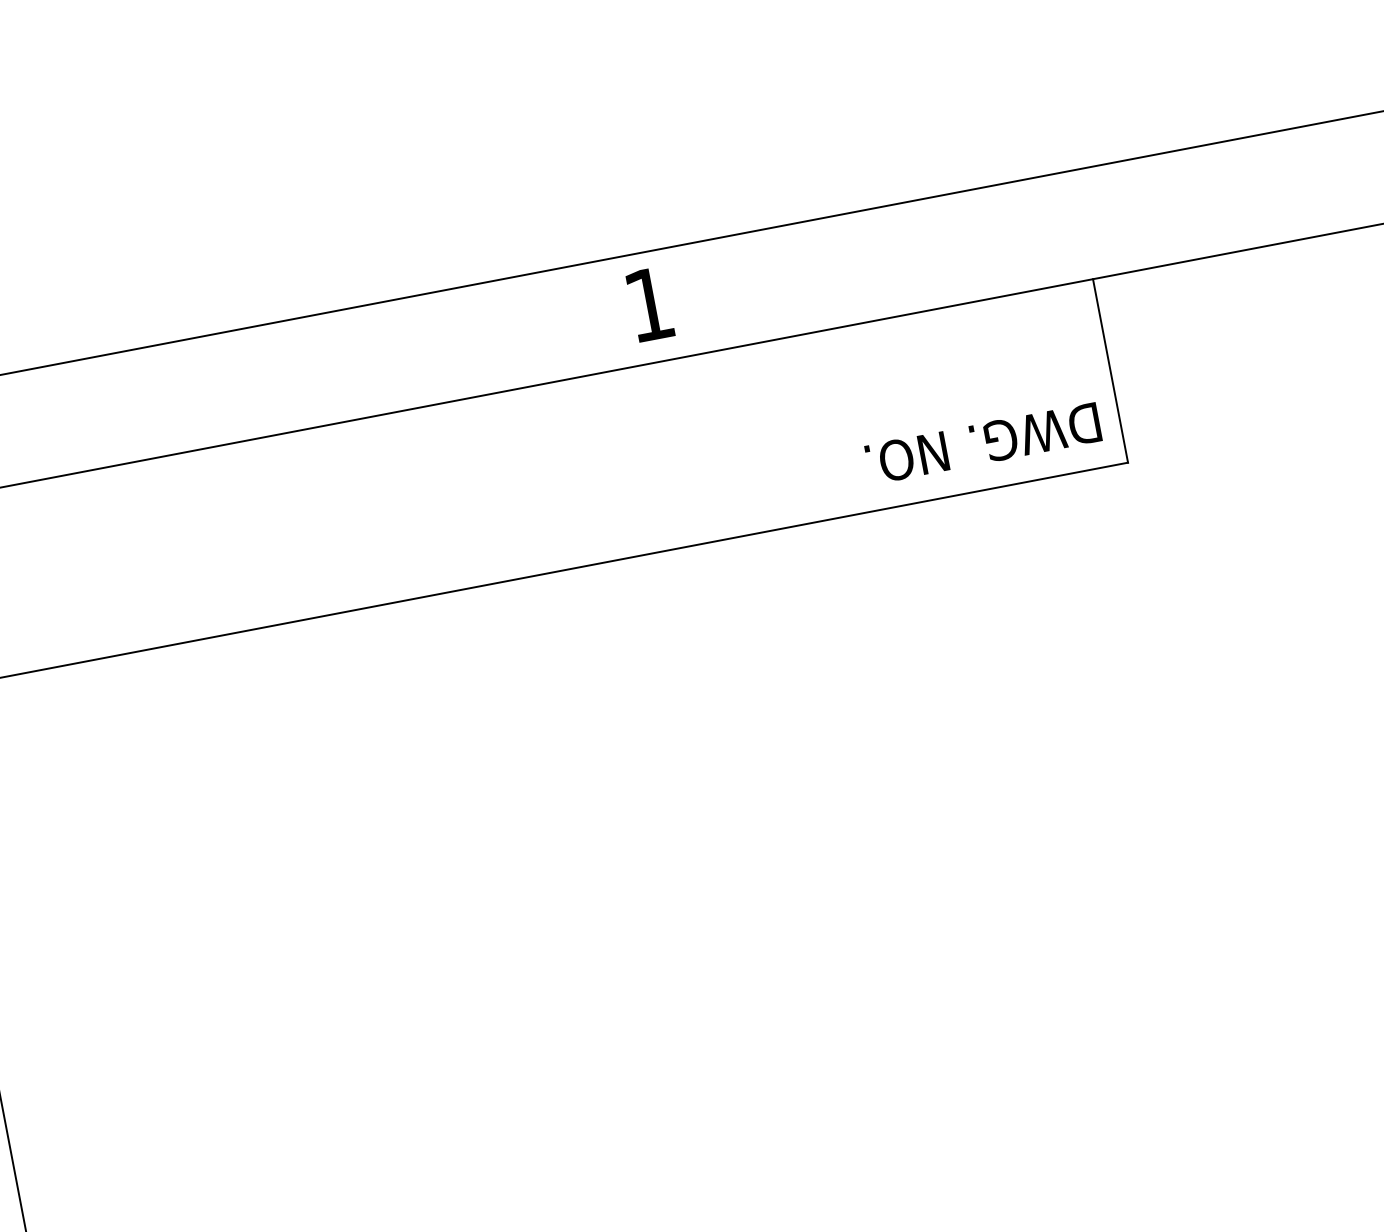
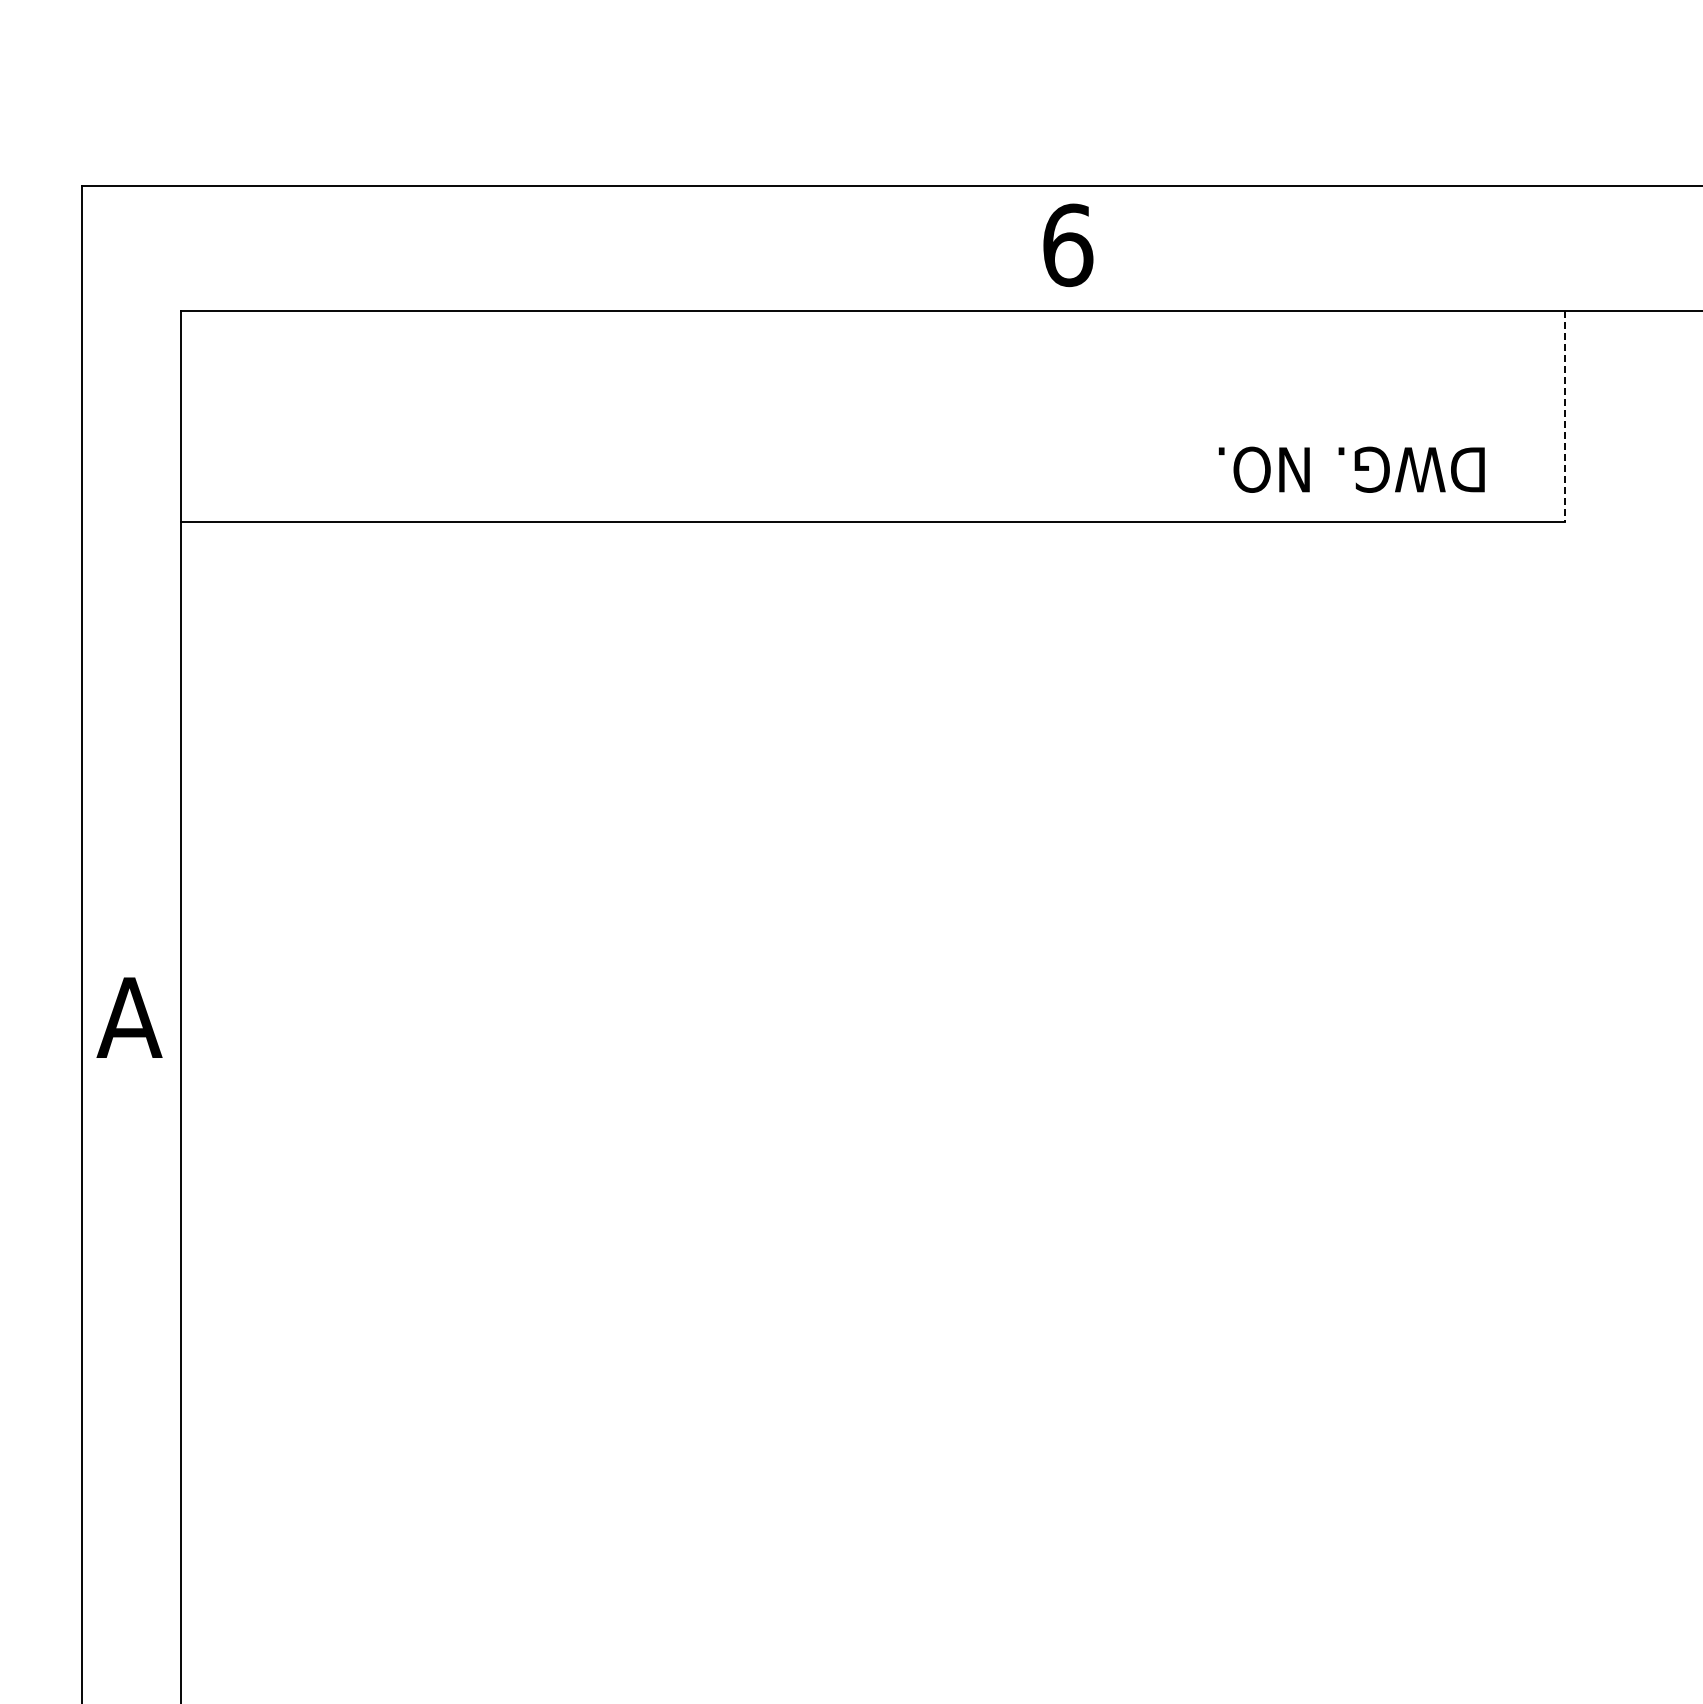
text: (649, 304) -> (1068, 245), 1 -> 6
line: (1110, 371) -> (1564, 416), solid -> dashed
text: (983, 443) -> (1351, 469), moved

